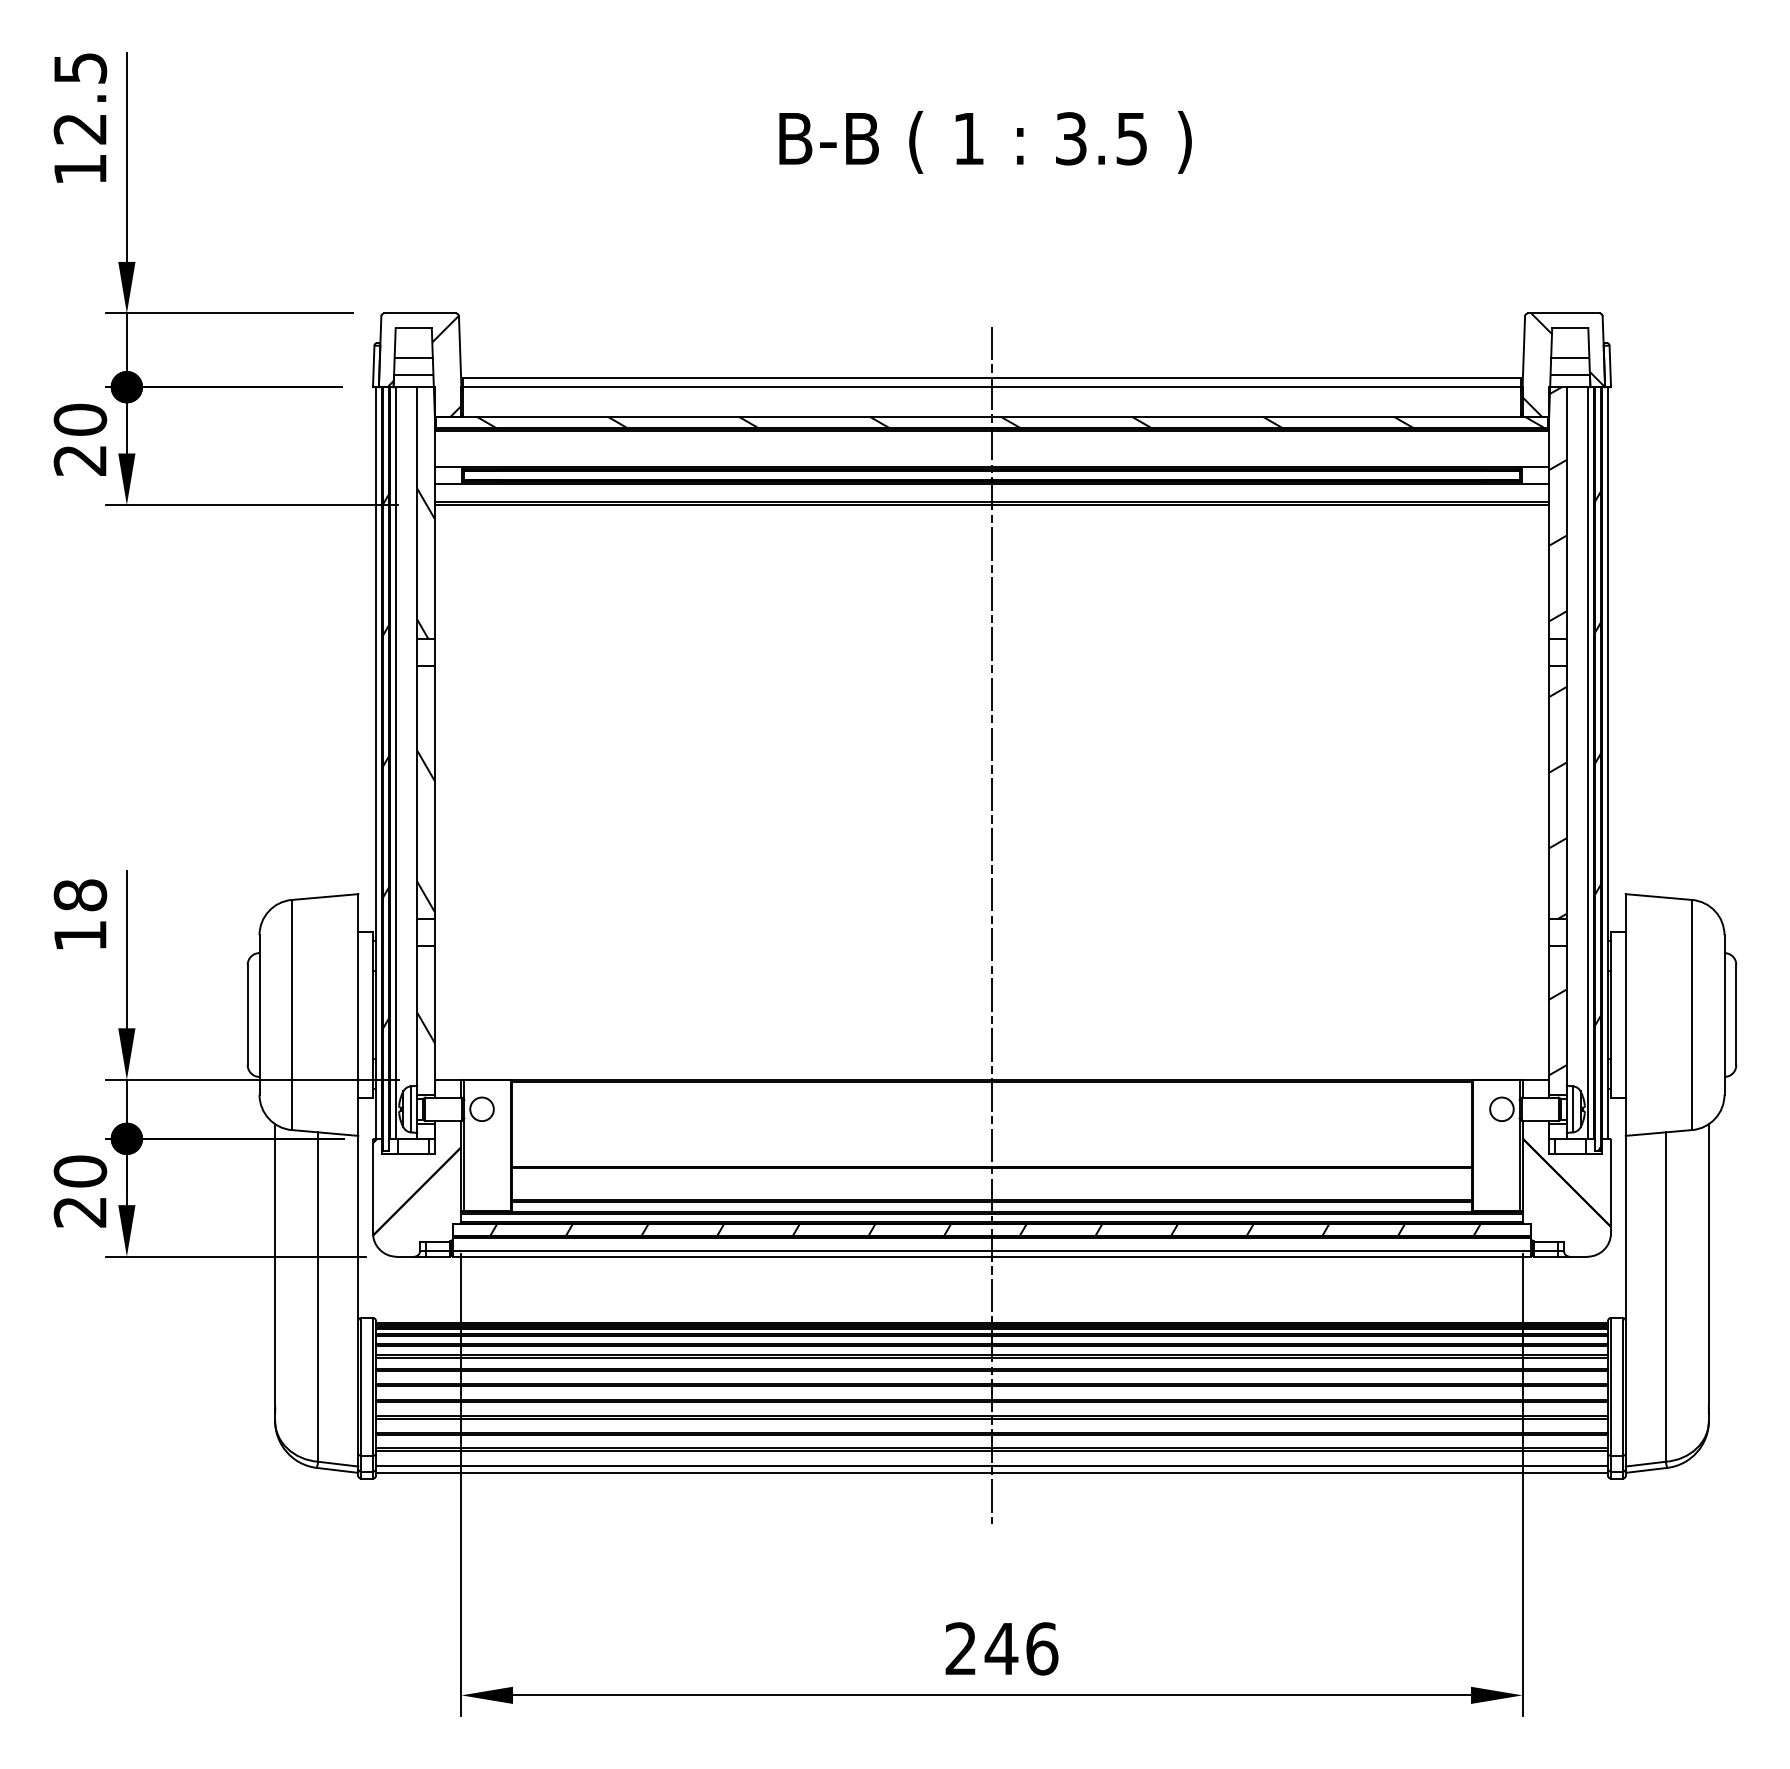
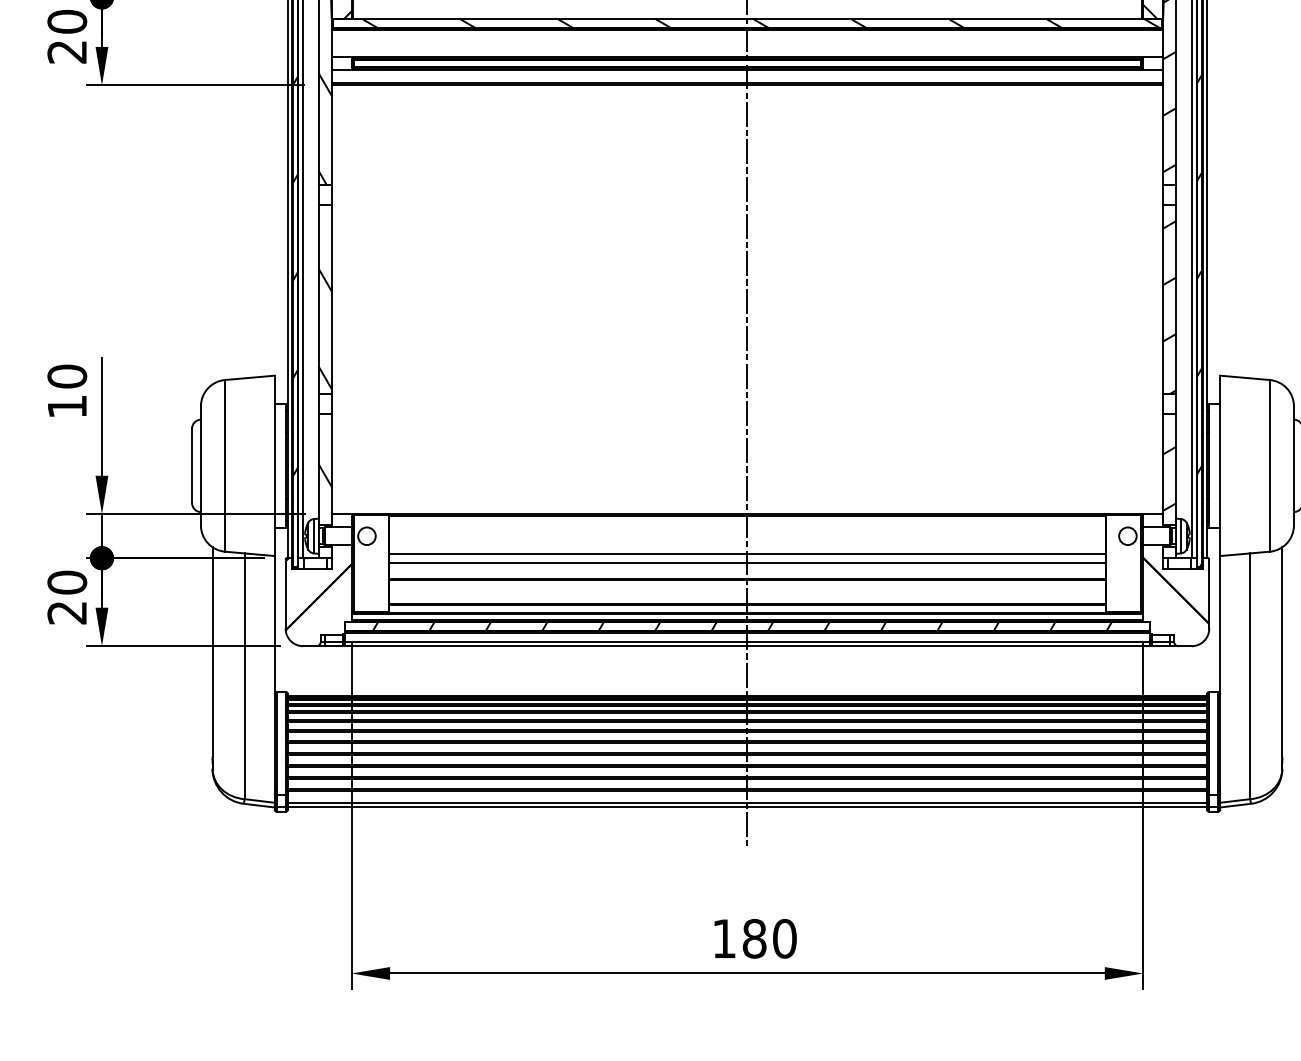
text: (80, 895) -> (67, 376), 18 -> 10
line: (991, 1132) -> (747, 553), added
line: (991, 1144) -> (747, 562), added
text: (1001, 1648) -> (754, 938), 246 -> 180

